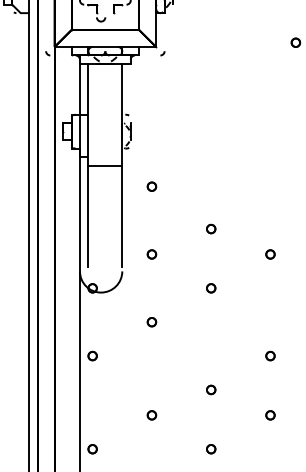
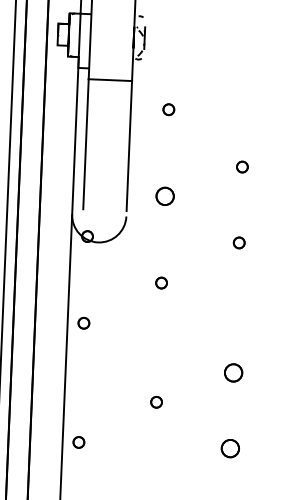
part: (151, 254) -> (164, 196), size x1.6
part: (211, 389) -> (234, 372), size x1.6
part: (211, 449) -> (230, 449), size x1.6

